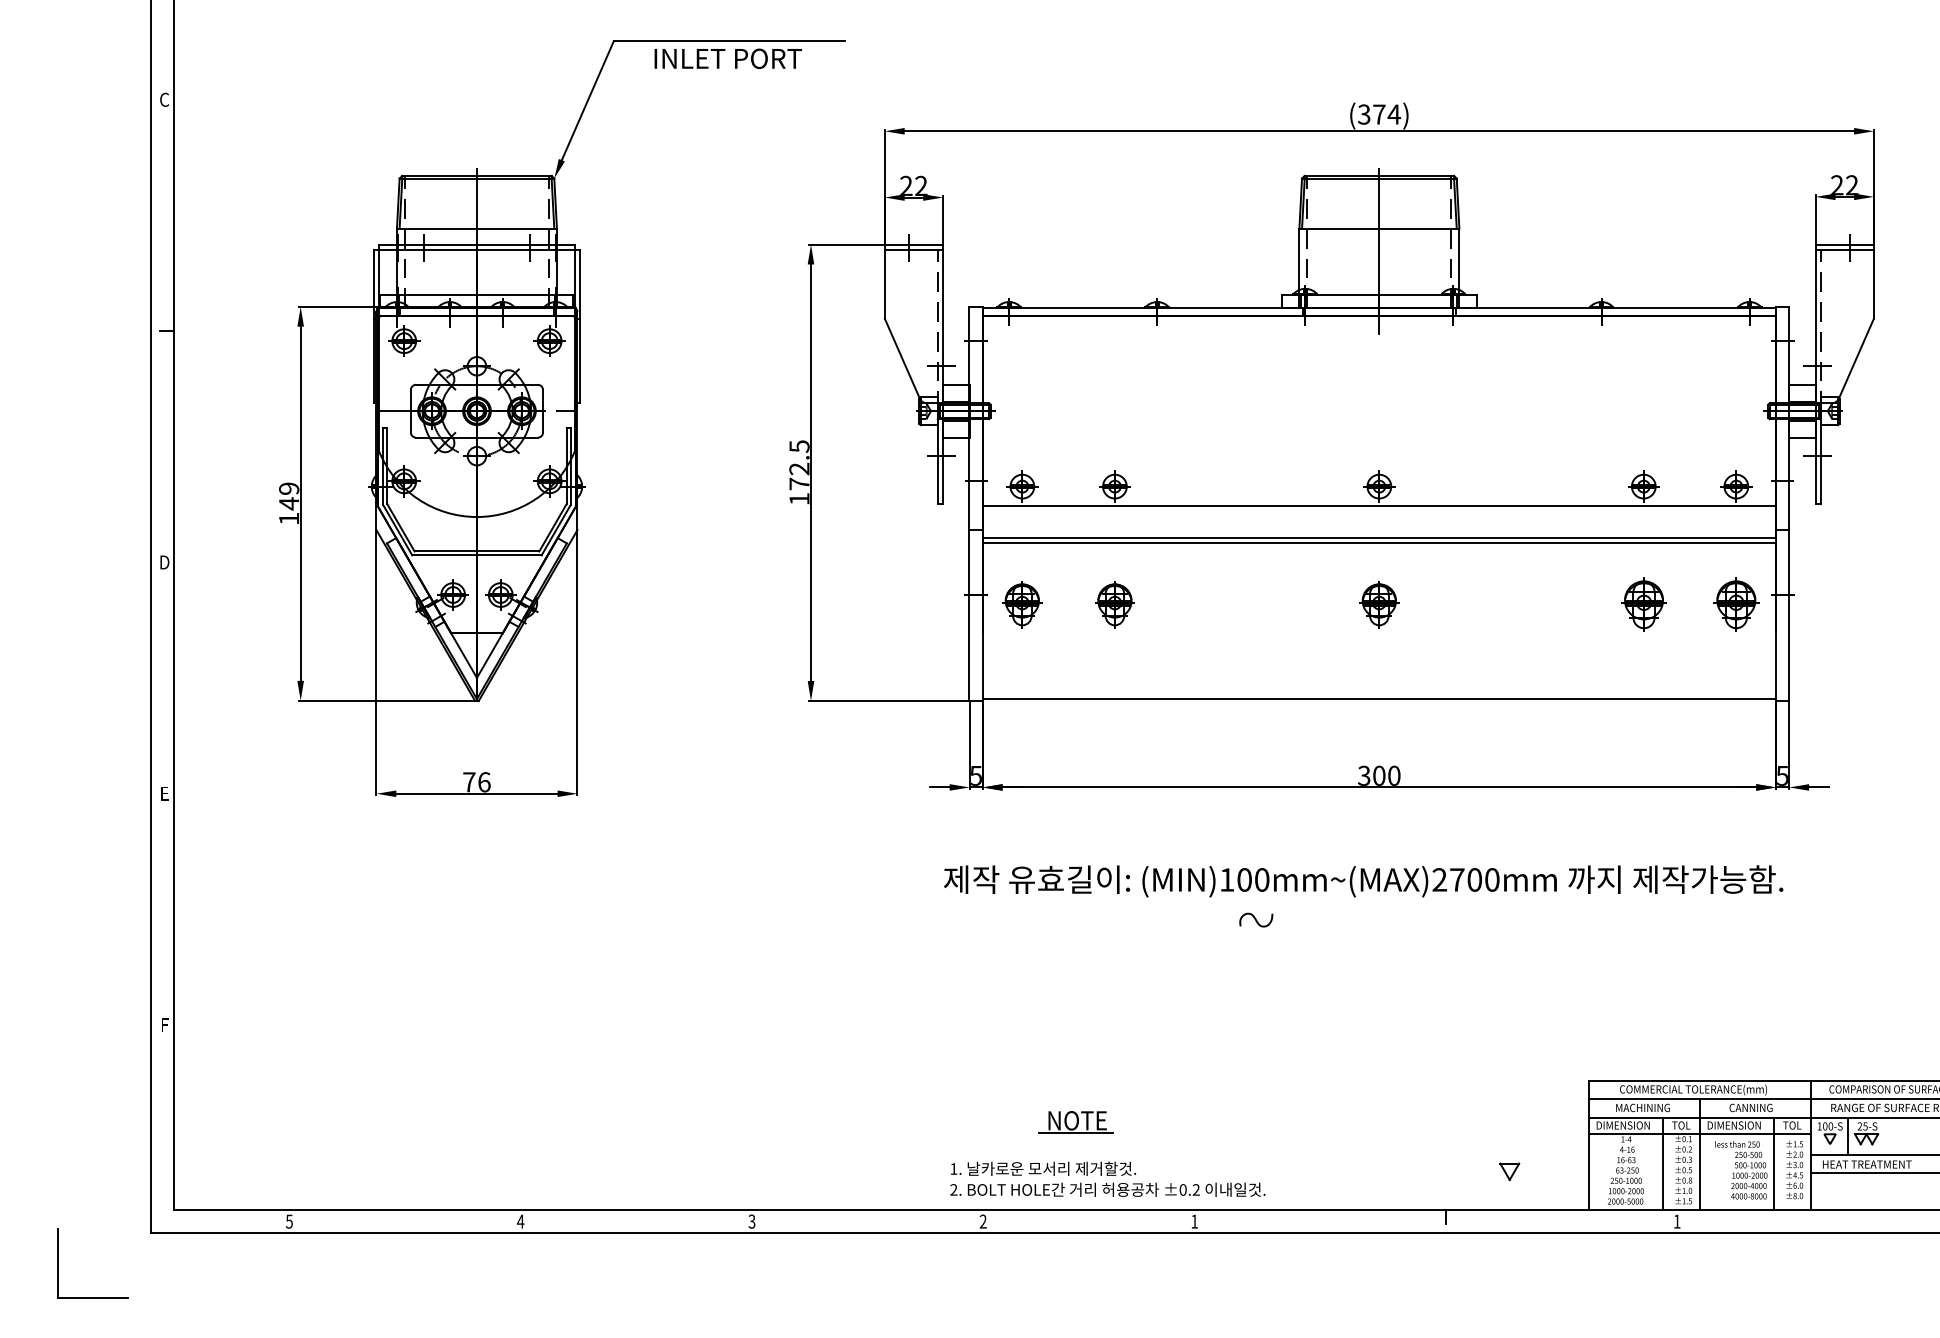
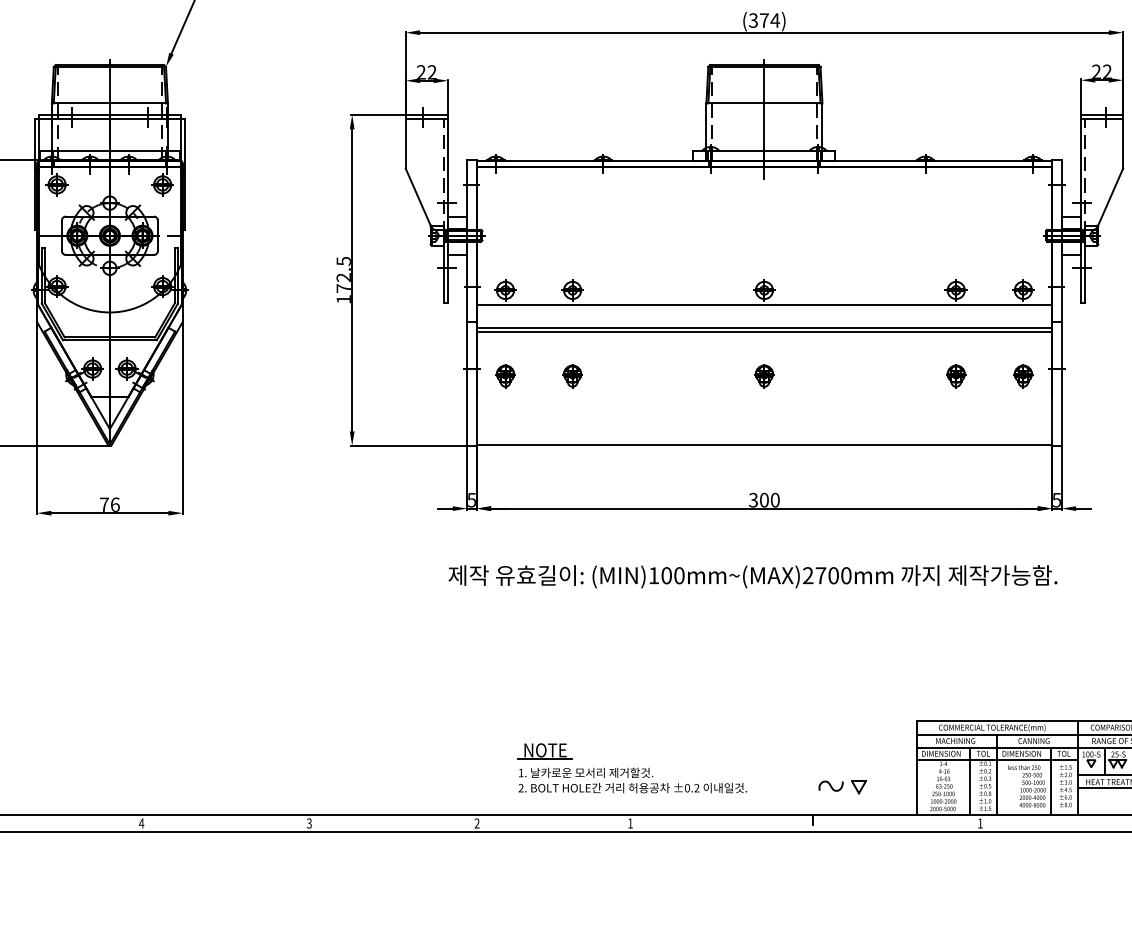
part: (1022, 604) -> (505, 375), size x0.71
part: (1114, 604) -> (572, 375), size x0.71
part: (1379, 604) -> (764, 375), size x0.71
part: (1643, 604) -> (956, 375), size x0.62
part: (1736, 604) -> (1023, 375), size x0.62
curve: (1256, 919) -> (831, 785), moved
text: (1107, 1178) -> (632, 779), moved

